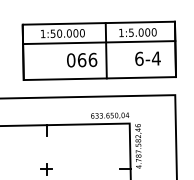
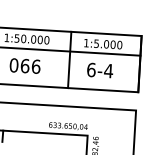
text: (147, 58) -> (99, 70), moved
text: (82, 59) -> (25, 65), moved

